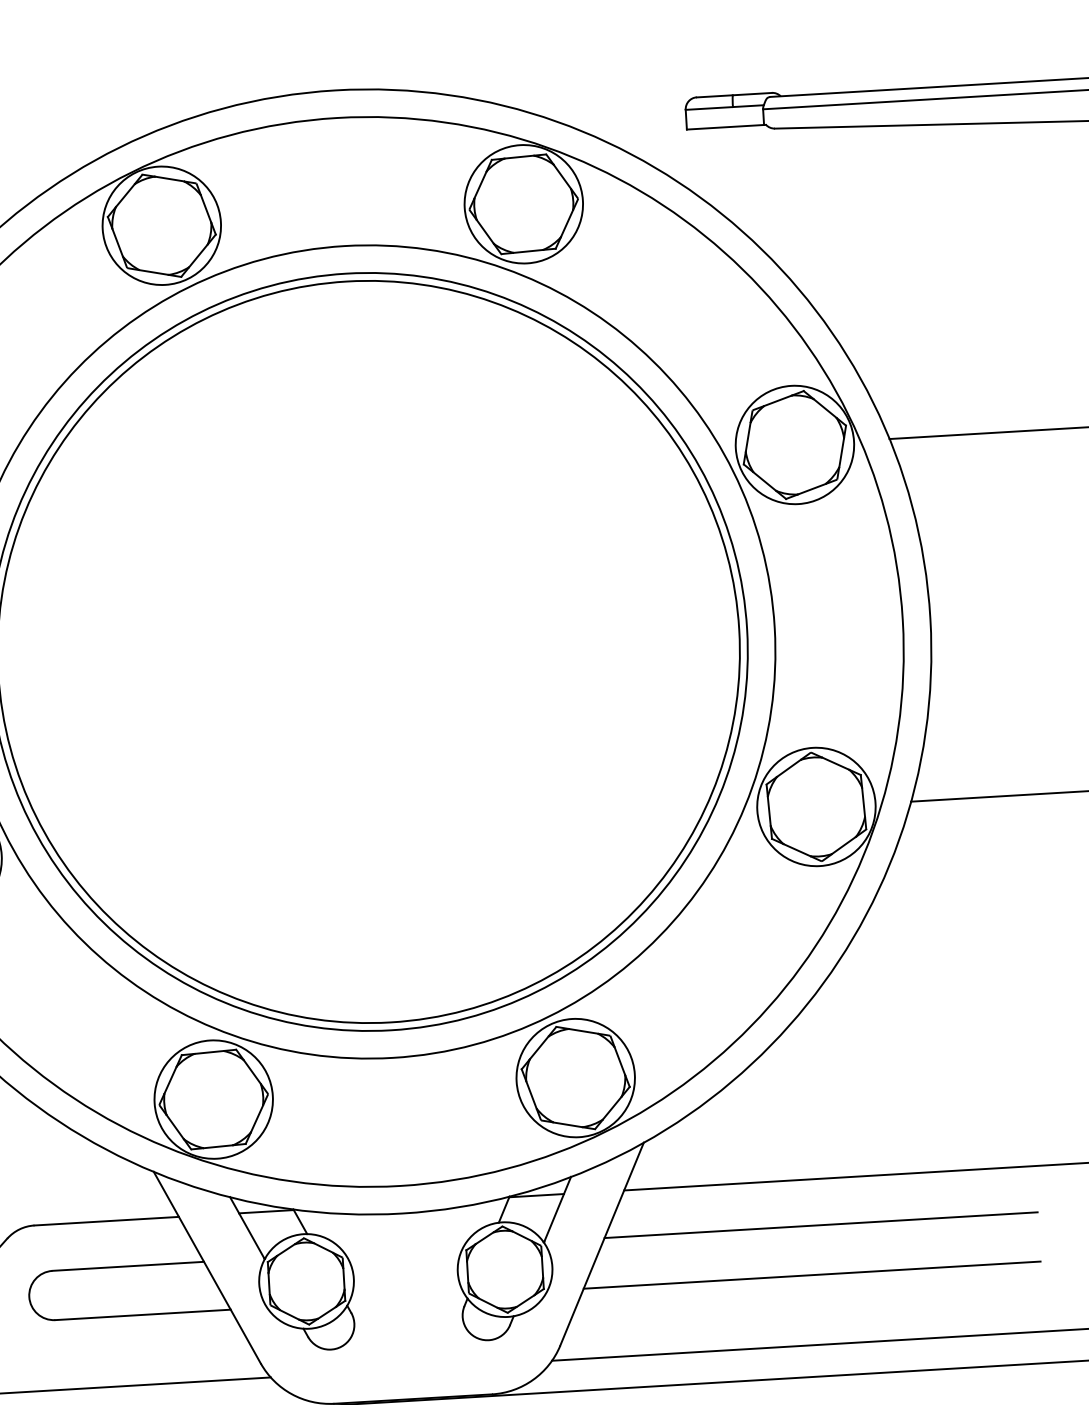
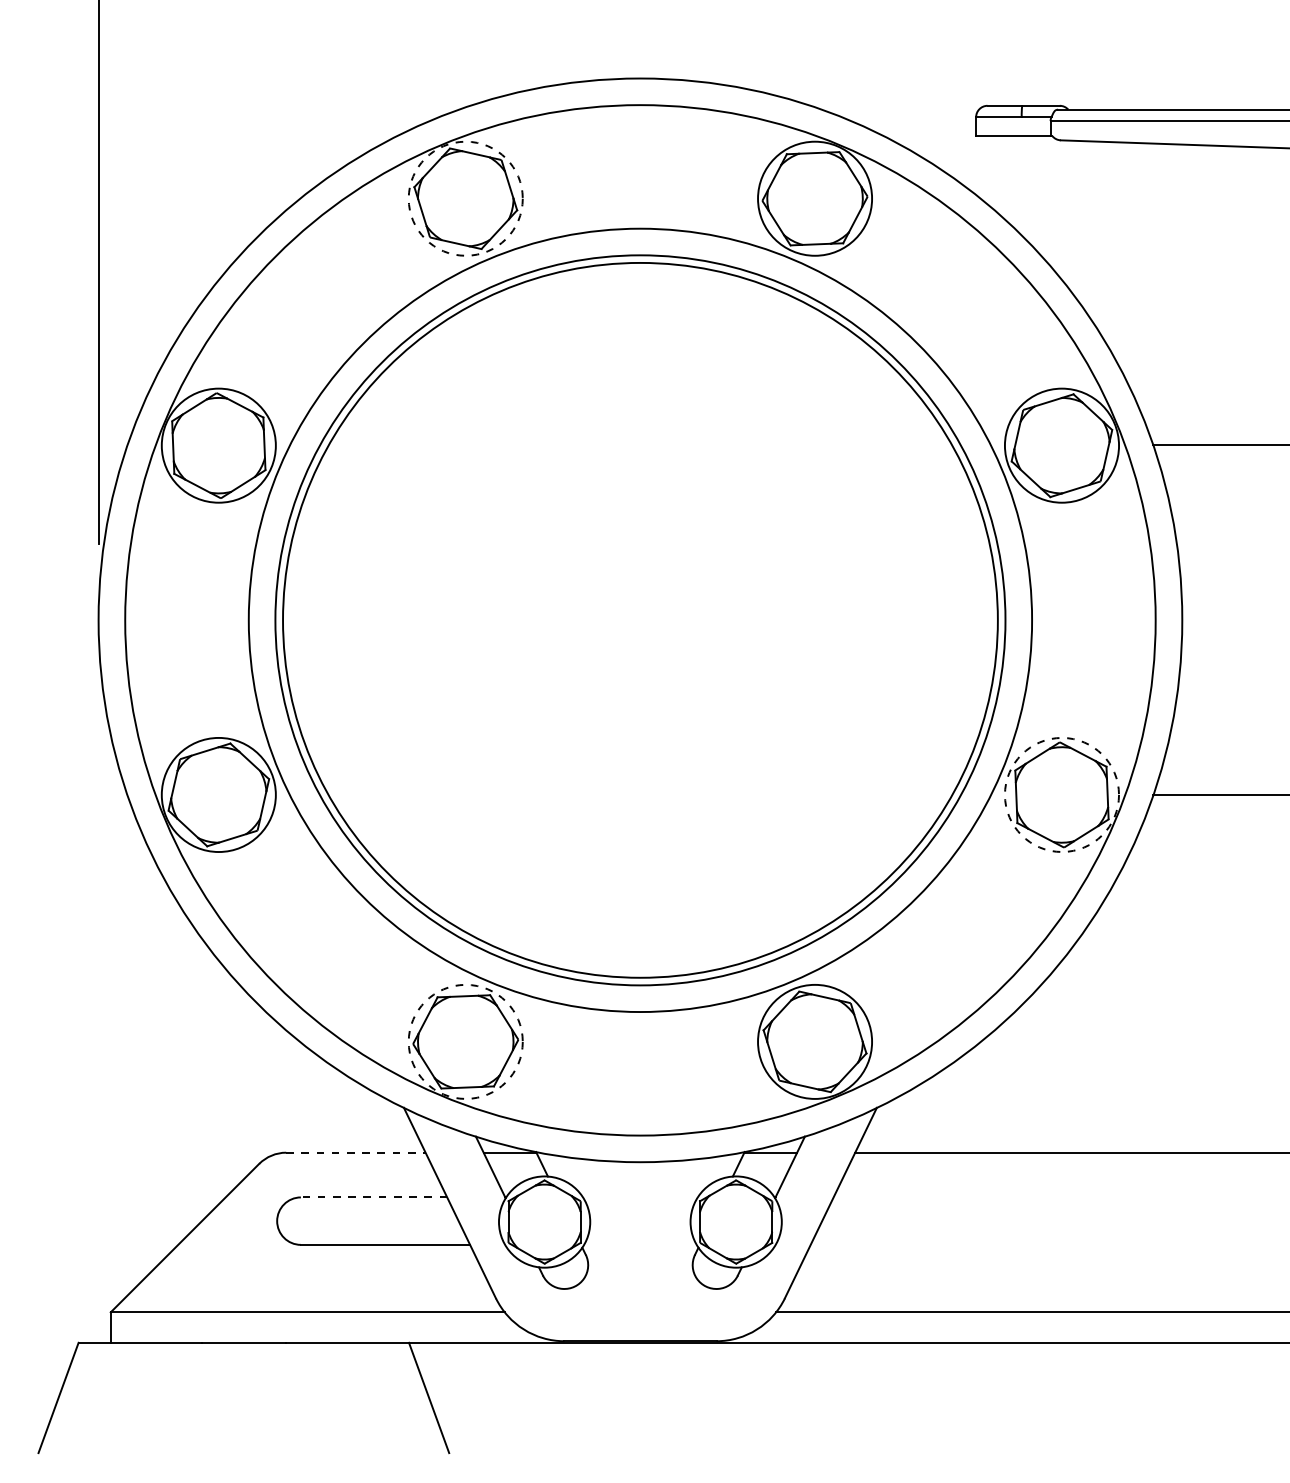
circle: (161, 225) -> (465, 198), solid -> dashed
circle: (815, 806) -> (1061, 794), solid -> dashed
circle: (213, 1099) -> (465, 1041), solid -> dashed
line: (106, 1221) -> (355, 1152), solid -> dashed
line: (821, 1225) -> (1042, 1197), removed
line: (127, 1266) -> (373, 1197), solid -> dashed
line: (811, 1274) -> (1030, 1244), removed

